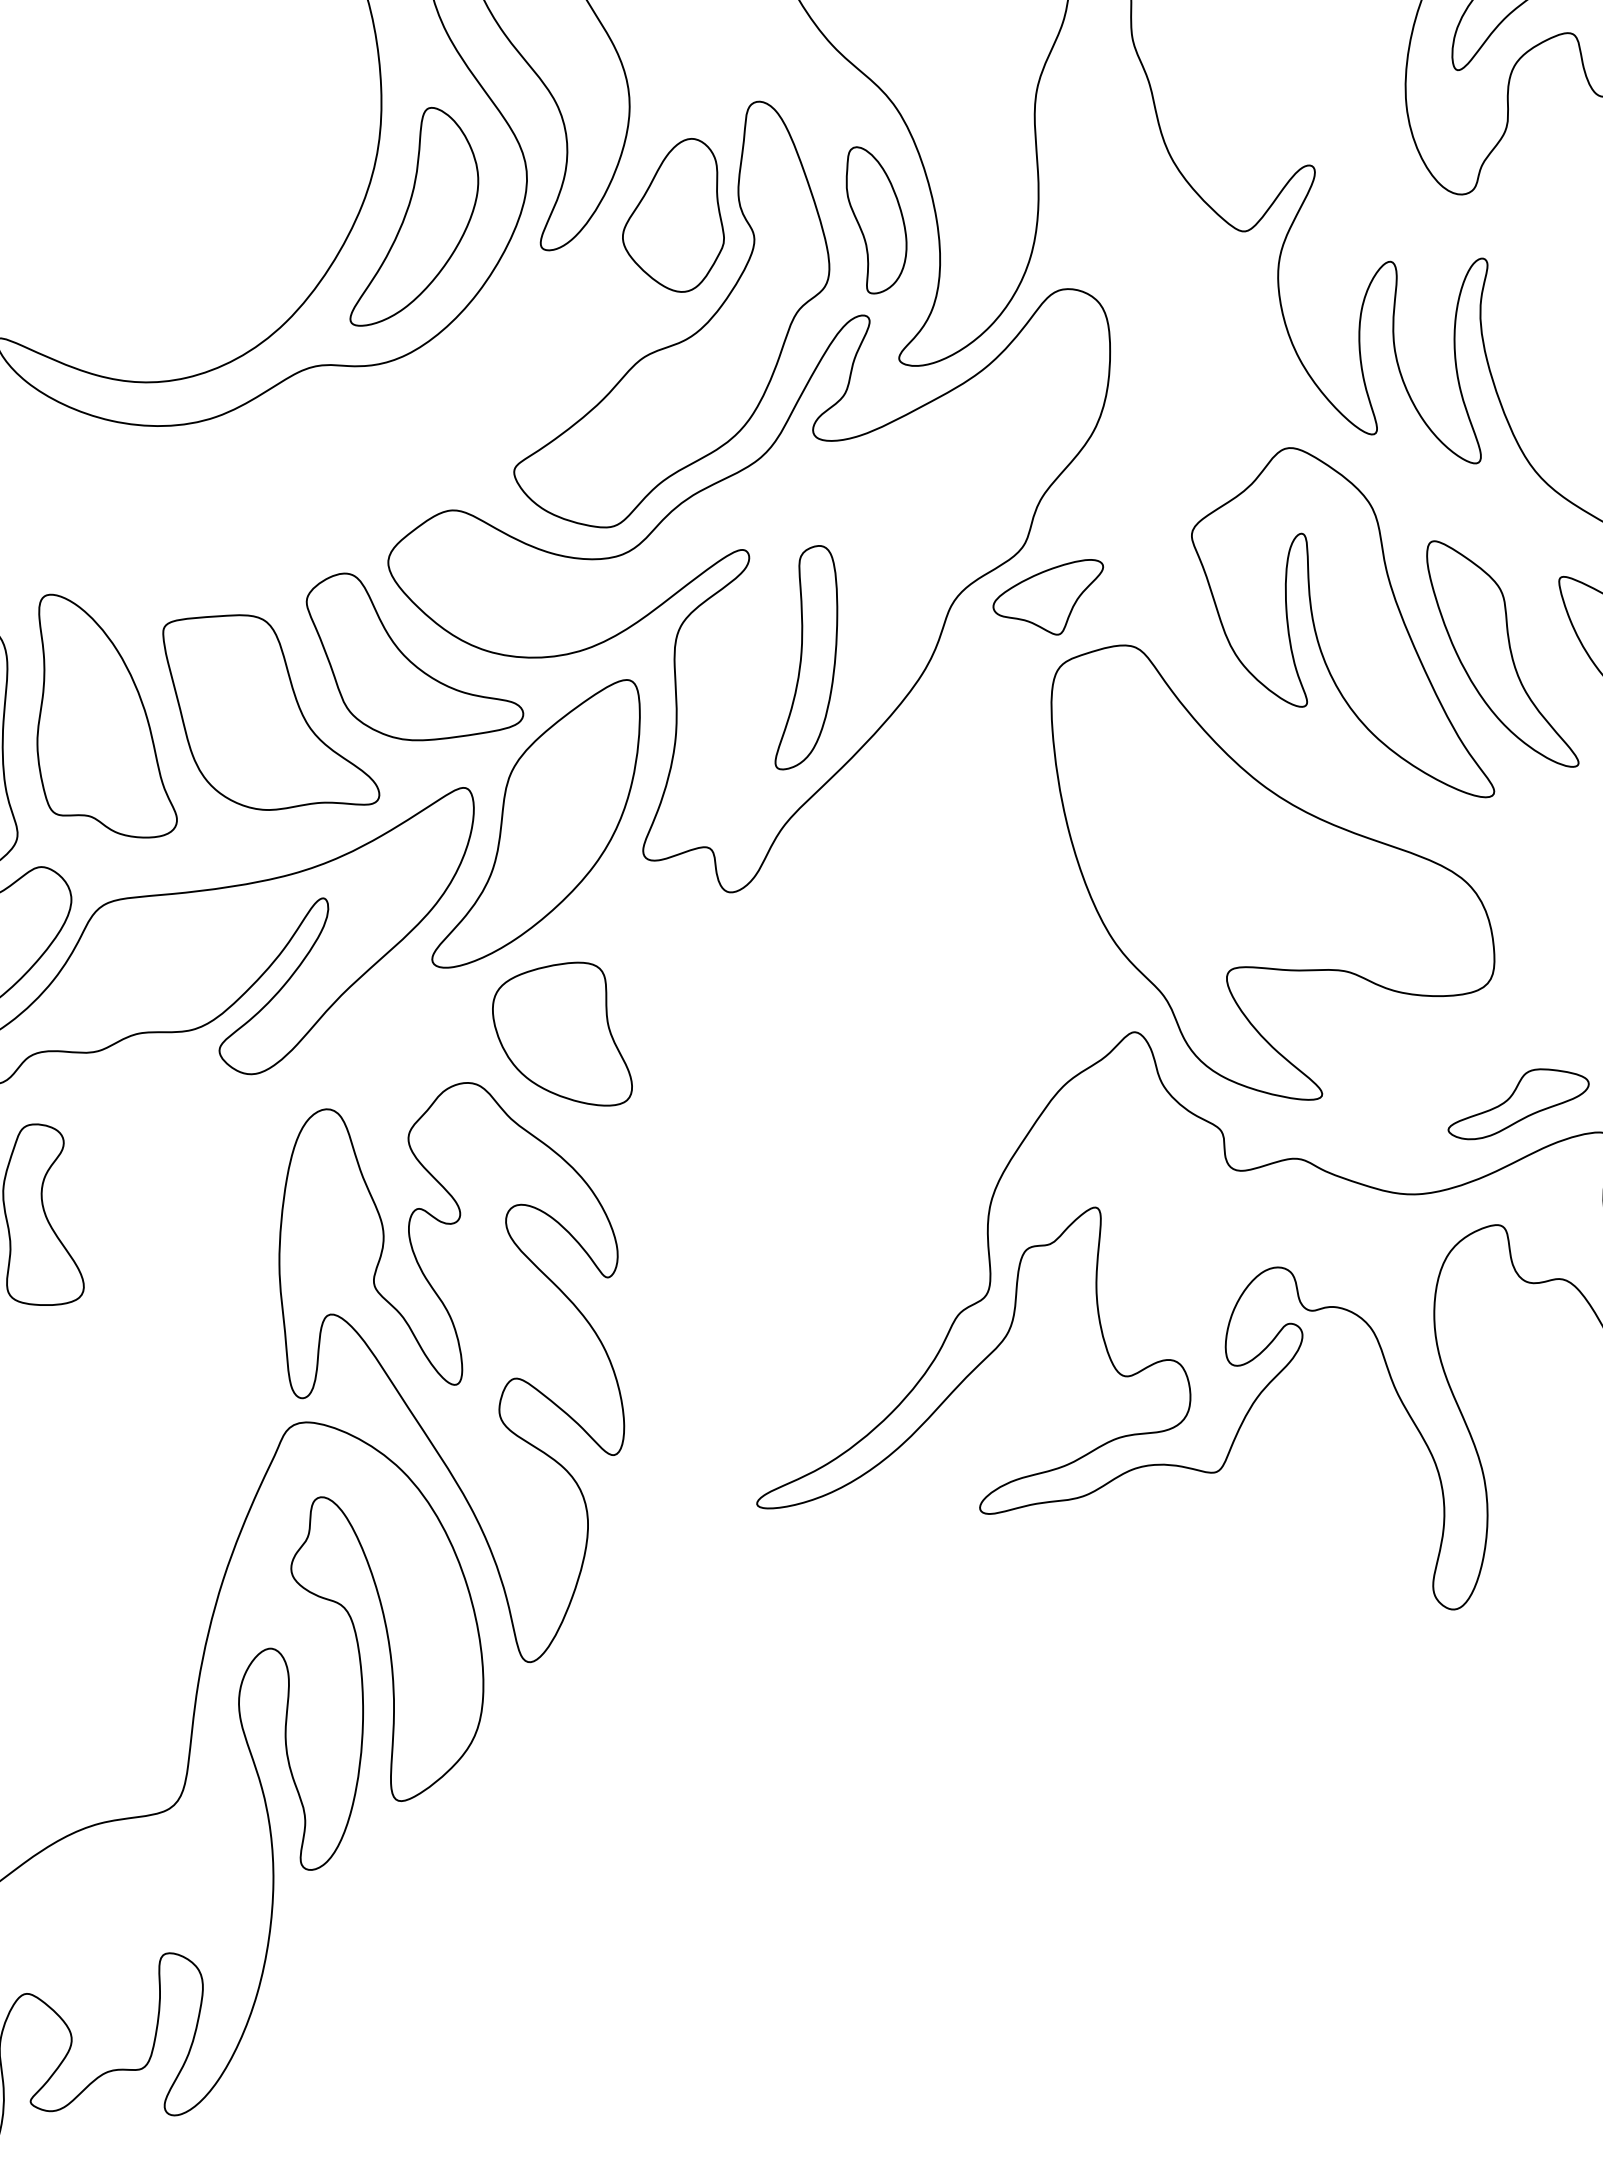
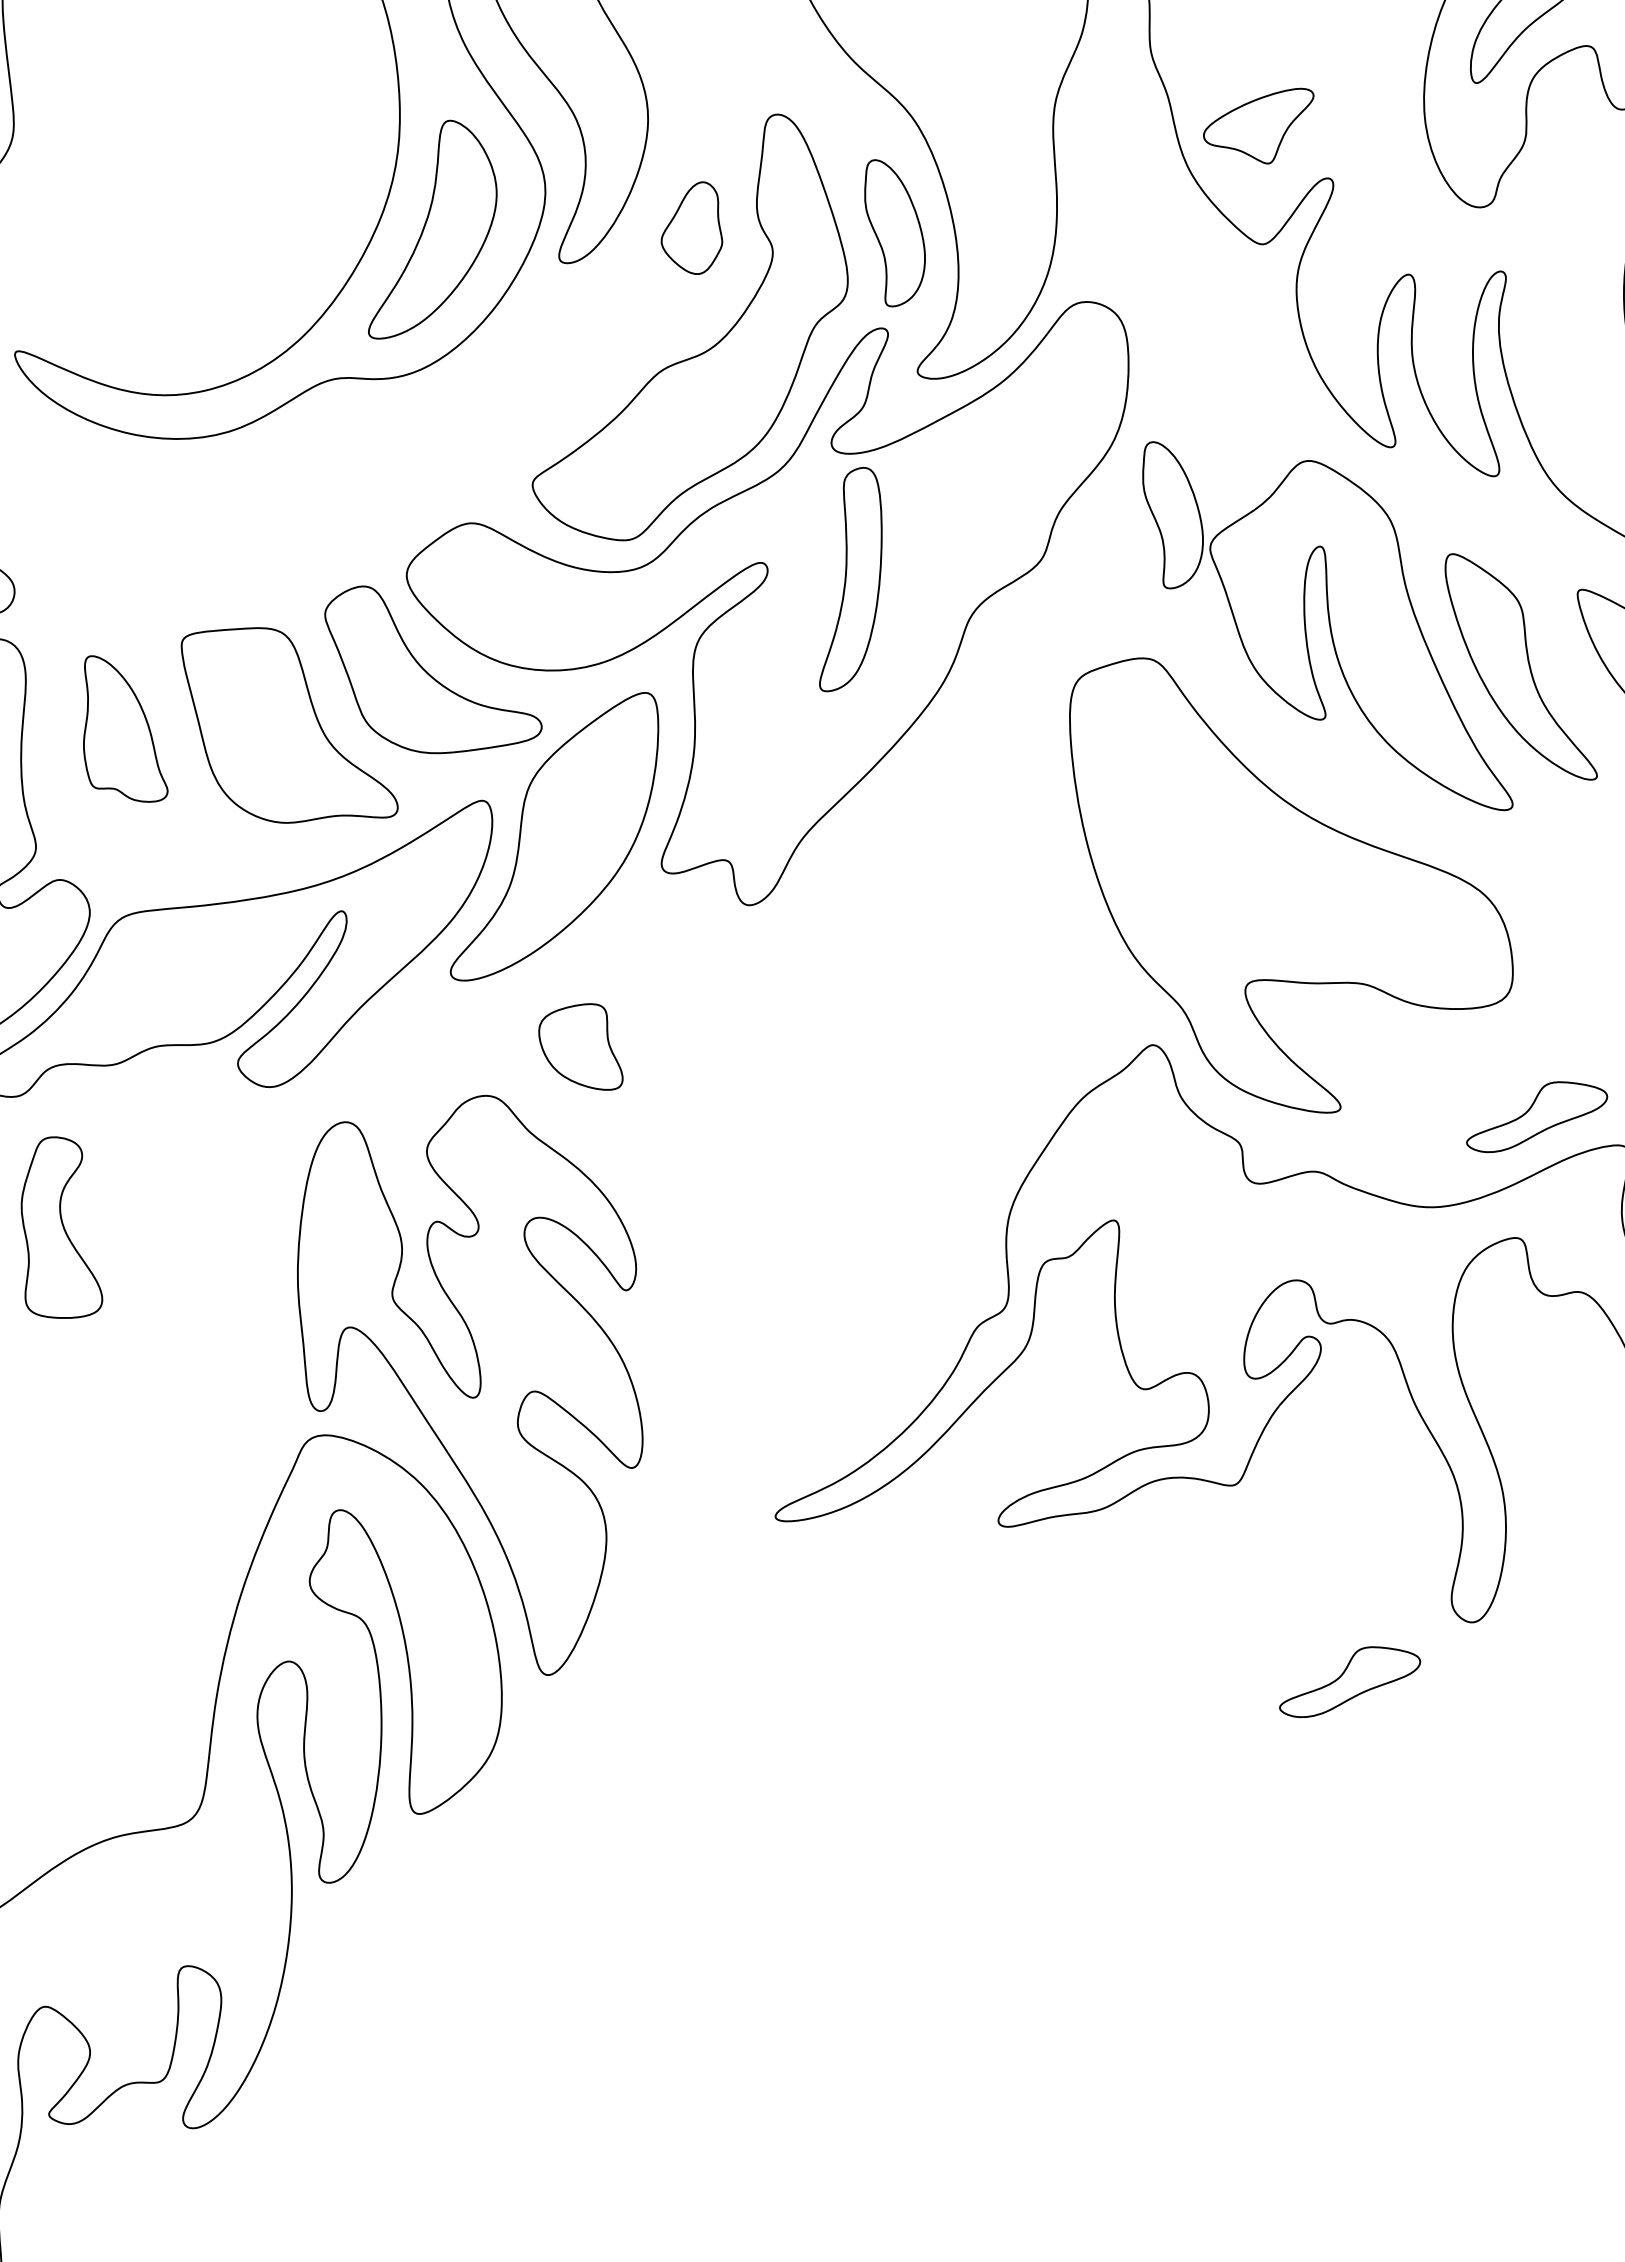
part: (673, 214) -> (691, 227), size x0.6
part: (1154, 502) -> (1172, 515), added
part: (1048, 596) -> (1258, 125), moved
part: (806, 657) -> (850, 579), moved
part: (107, 715) -> (125, 728), size x0.6
part: (562, 1033) -> (580, 1046), size x0.6
part: (1332, 1668) -> (1350, 1681), added

